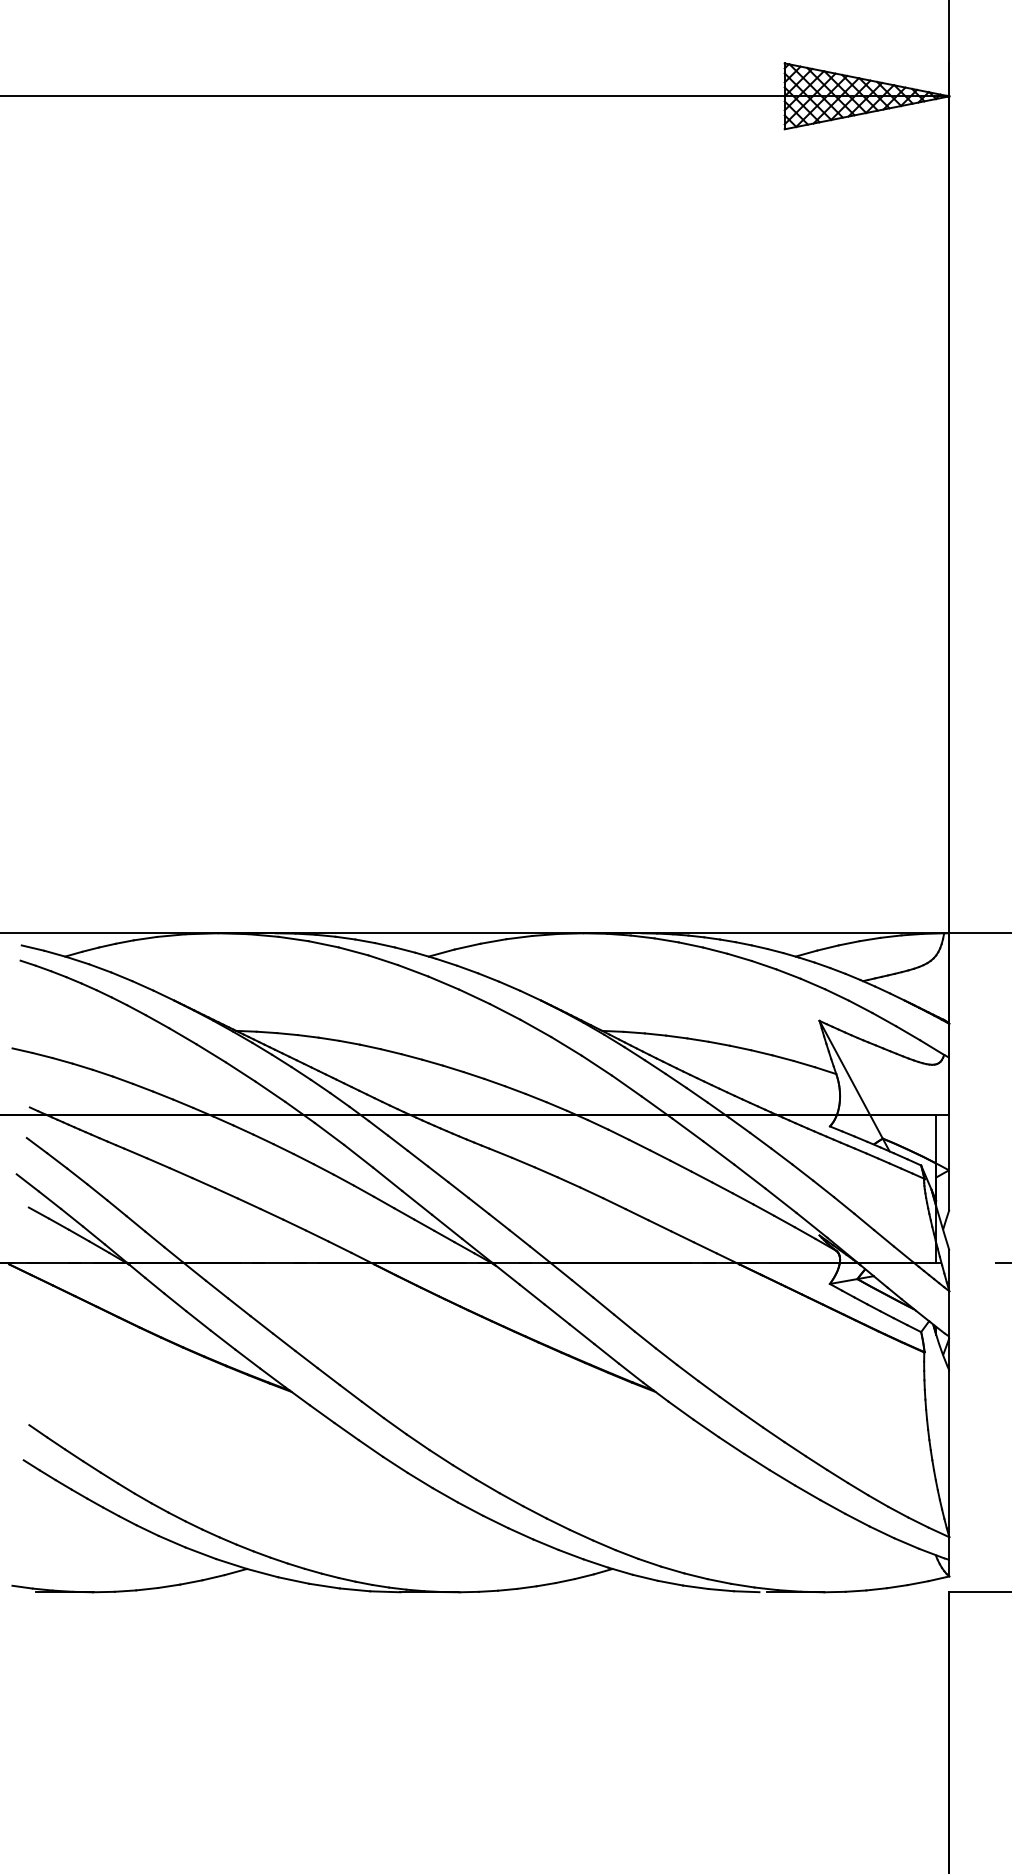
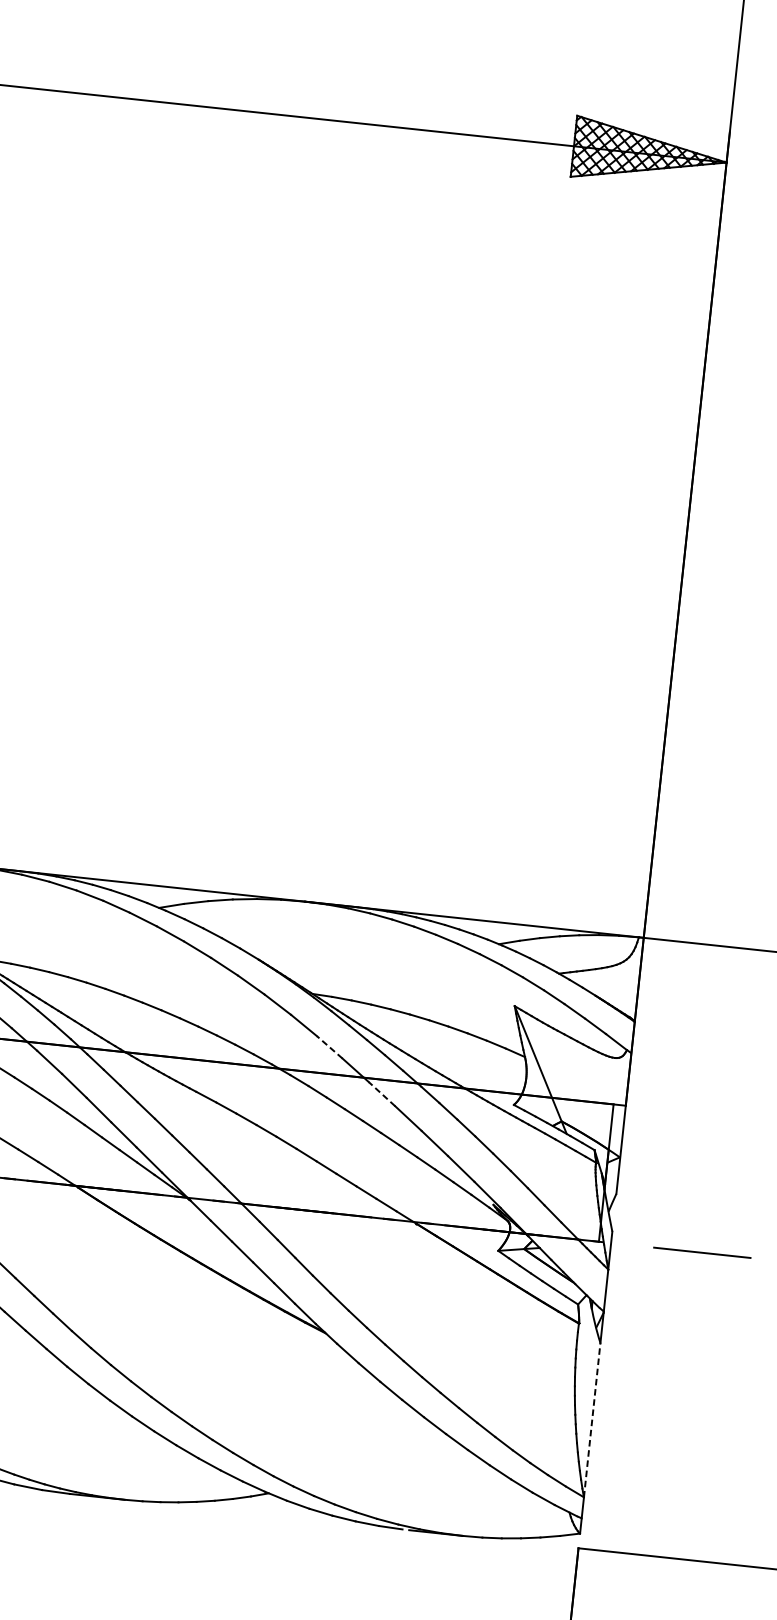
line: (626, 1085) -> (329, 1046), solid -> dashed
line: (687, 1129) -> (381, 1093), solid -> dashed
line: (949, 1453) -> (592, 1419), solid -> dashed

